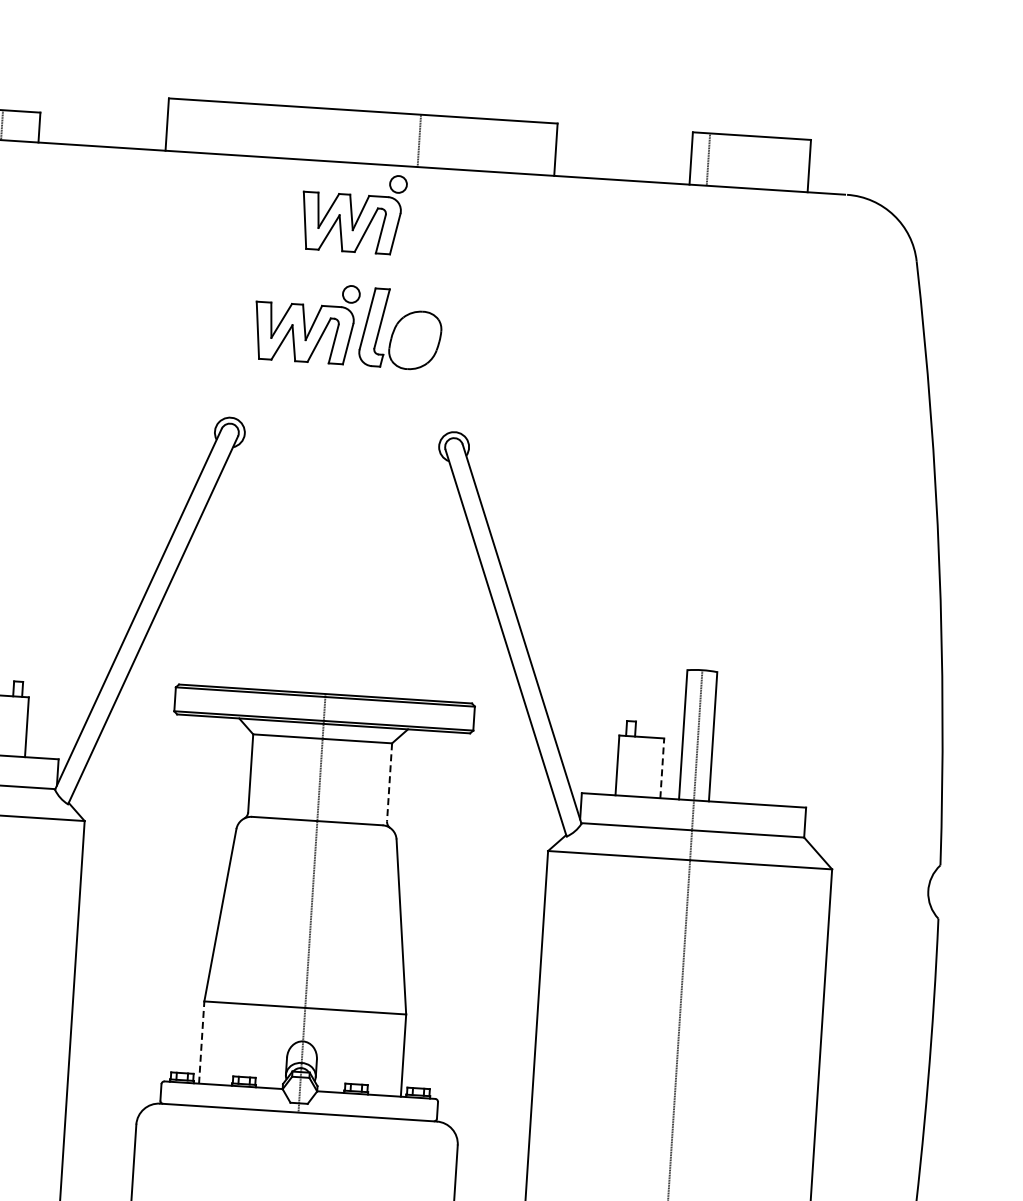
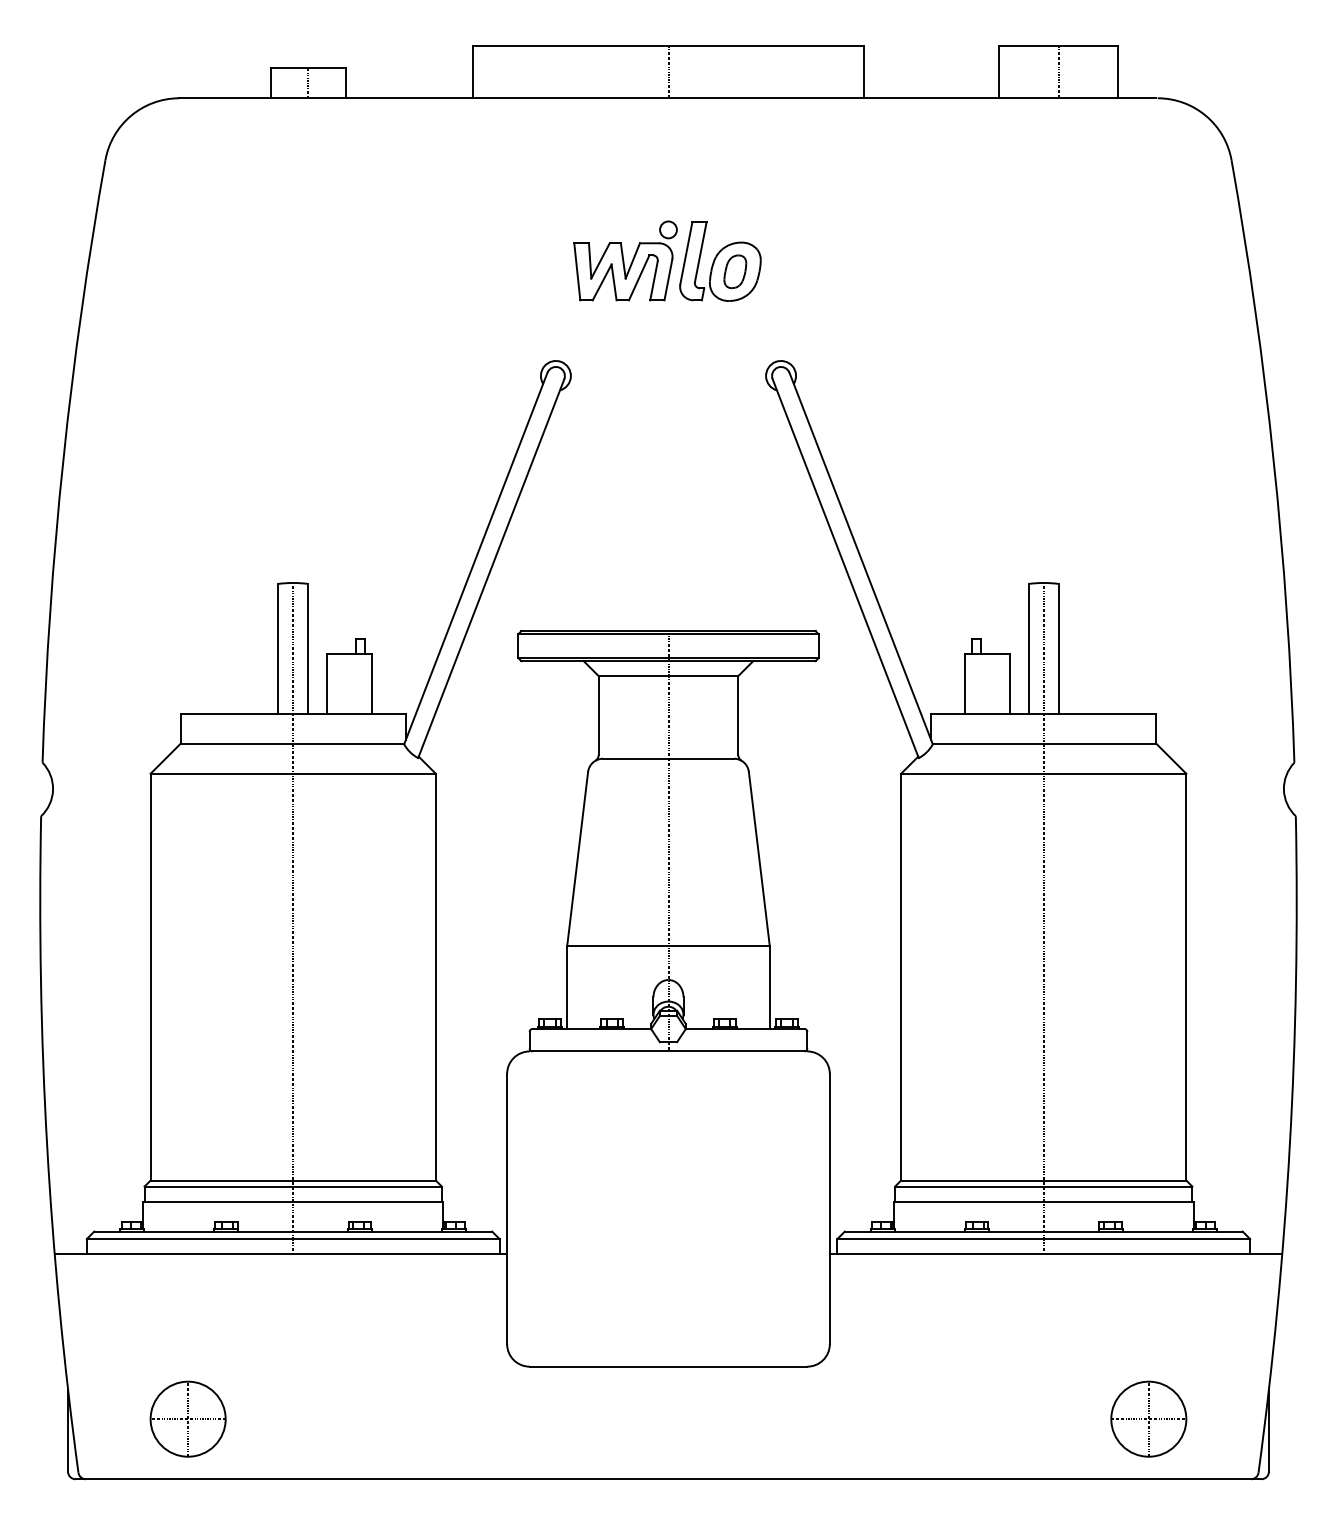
line: (419, 140) -> (668, 71), moved
line: (708, 159) -> (1058, 71), moved
part: (353, 212) -> (665, 147), removed
part: (415, 340) -> (735, 271), added
line: (661, 768) -> (1009, 683), dashed -> solid
line: (389, 782) -> (738, 715), dashed -> solid
line: (202, 1042) -> (567, 987), dashed -> solid

